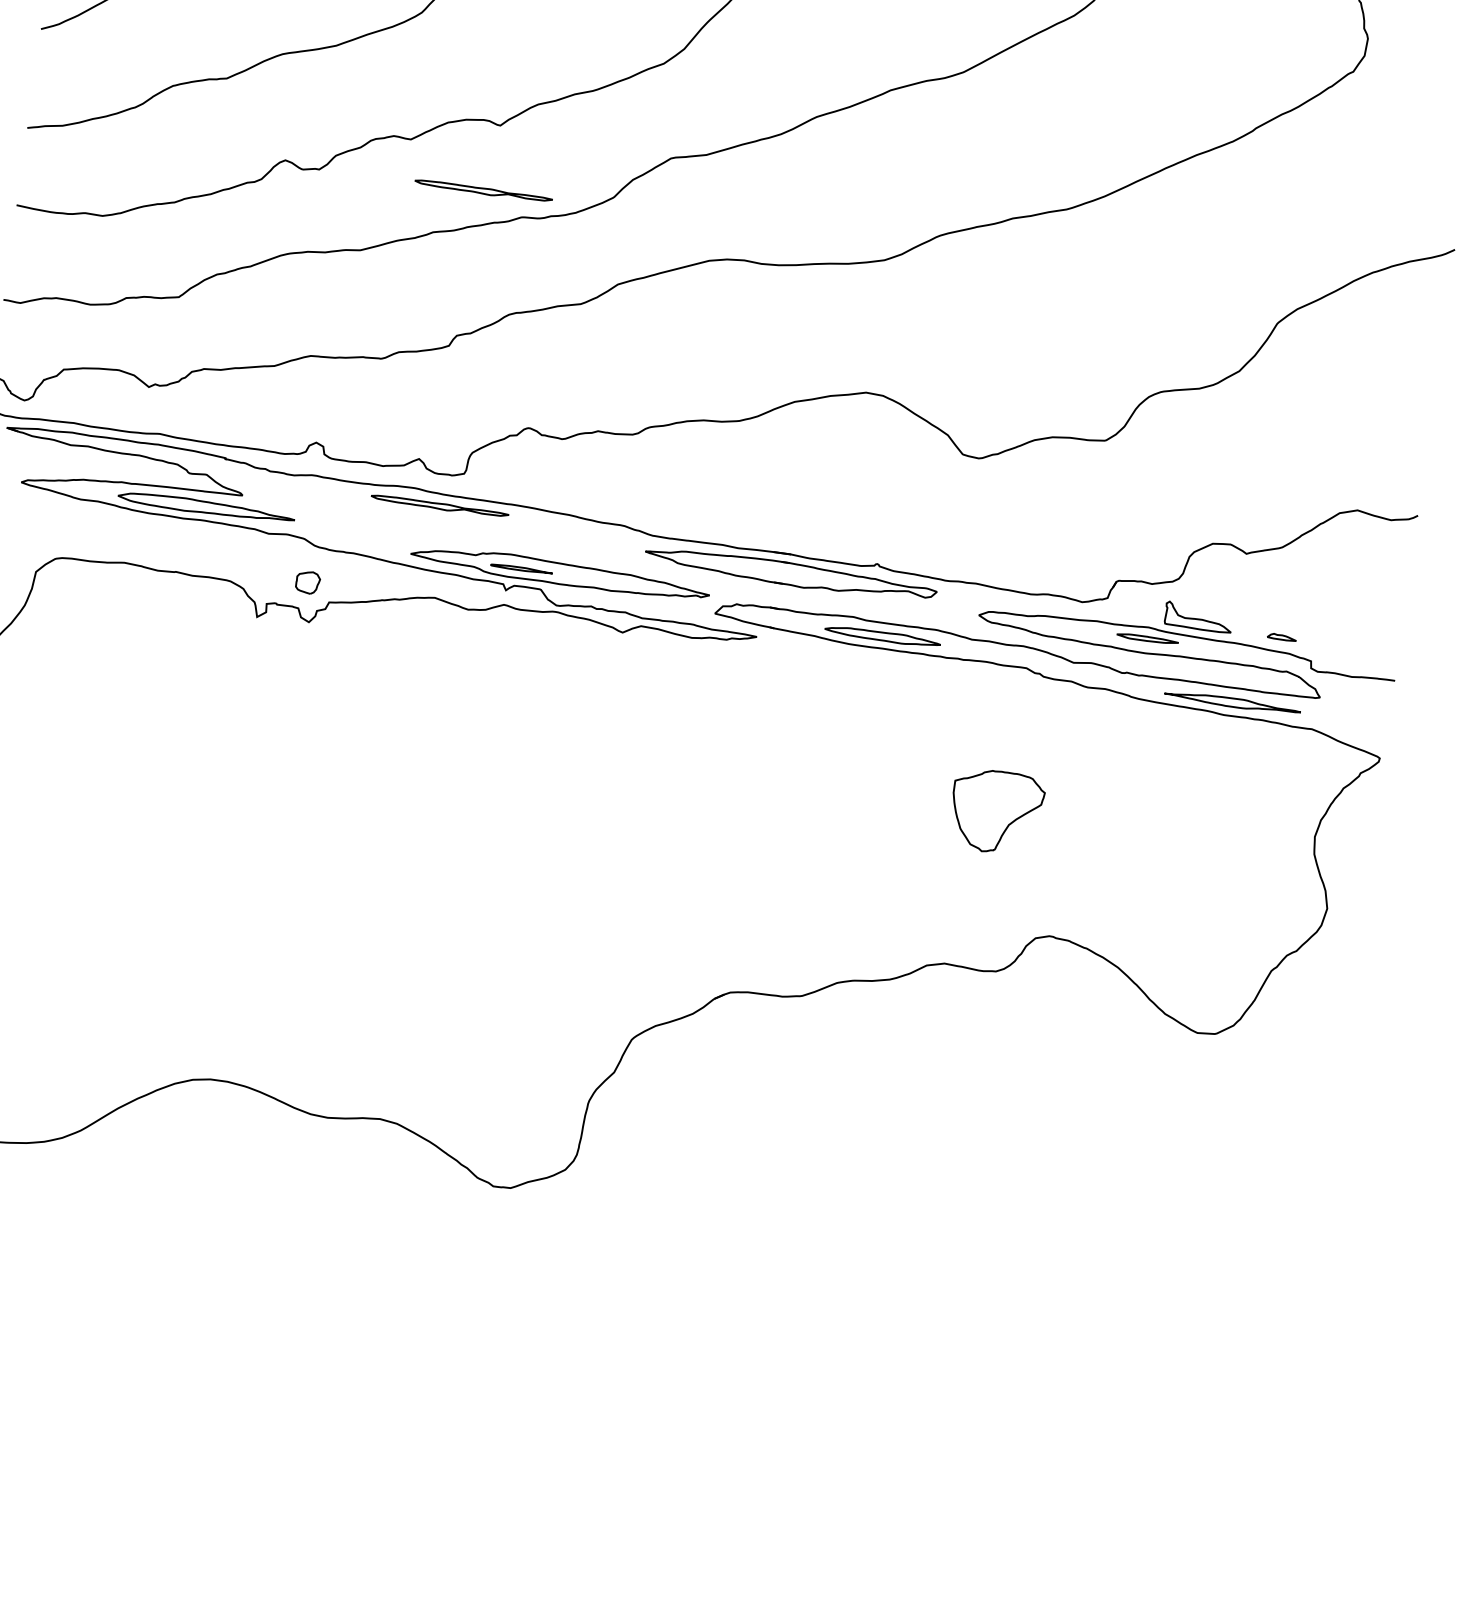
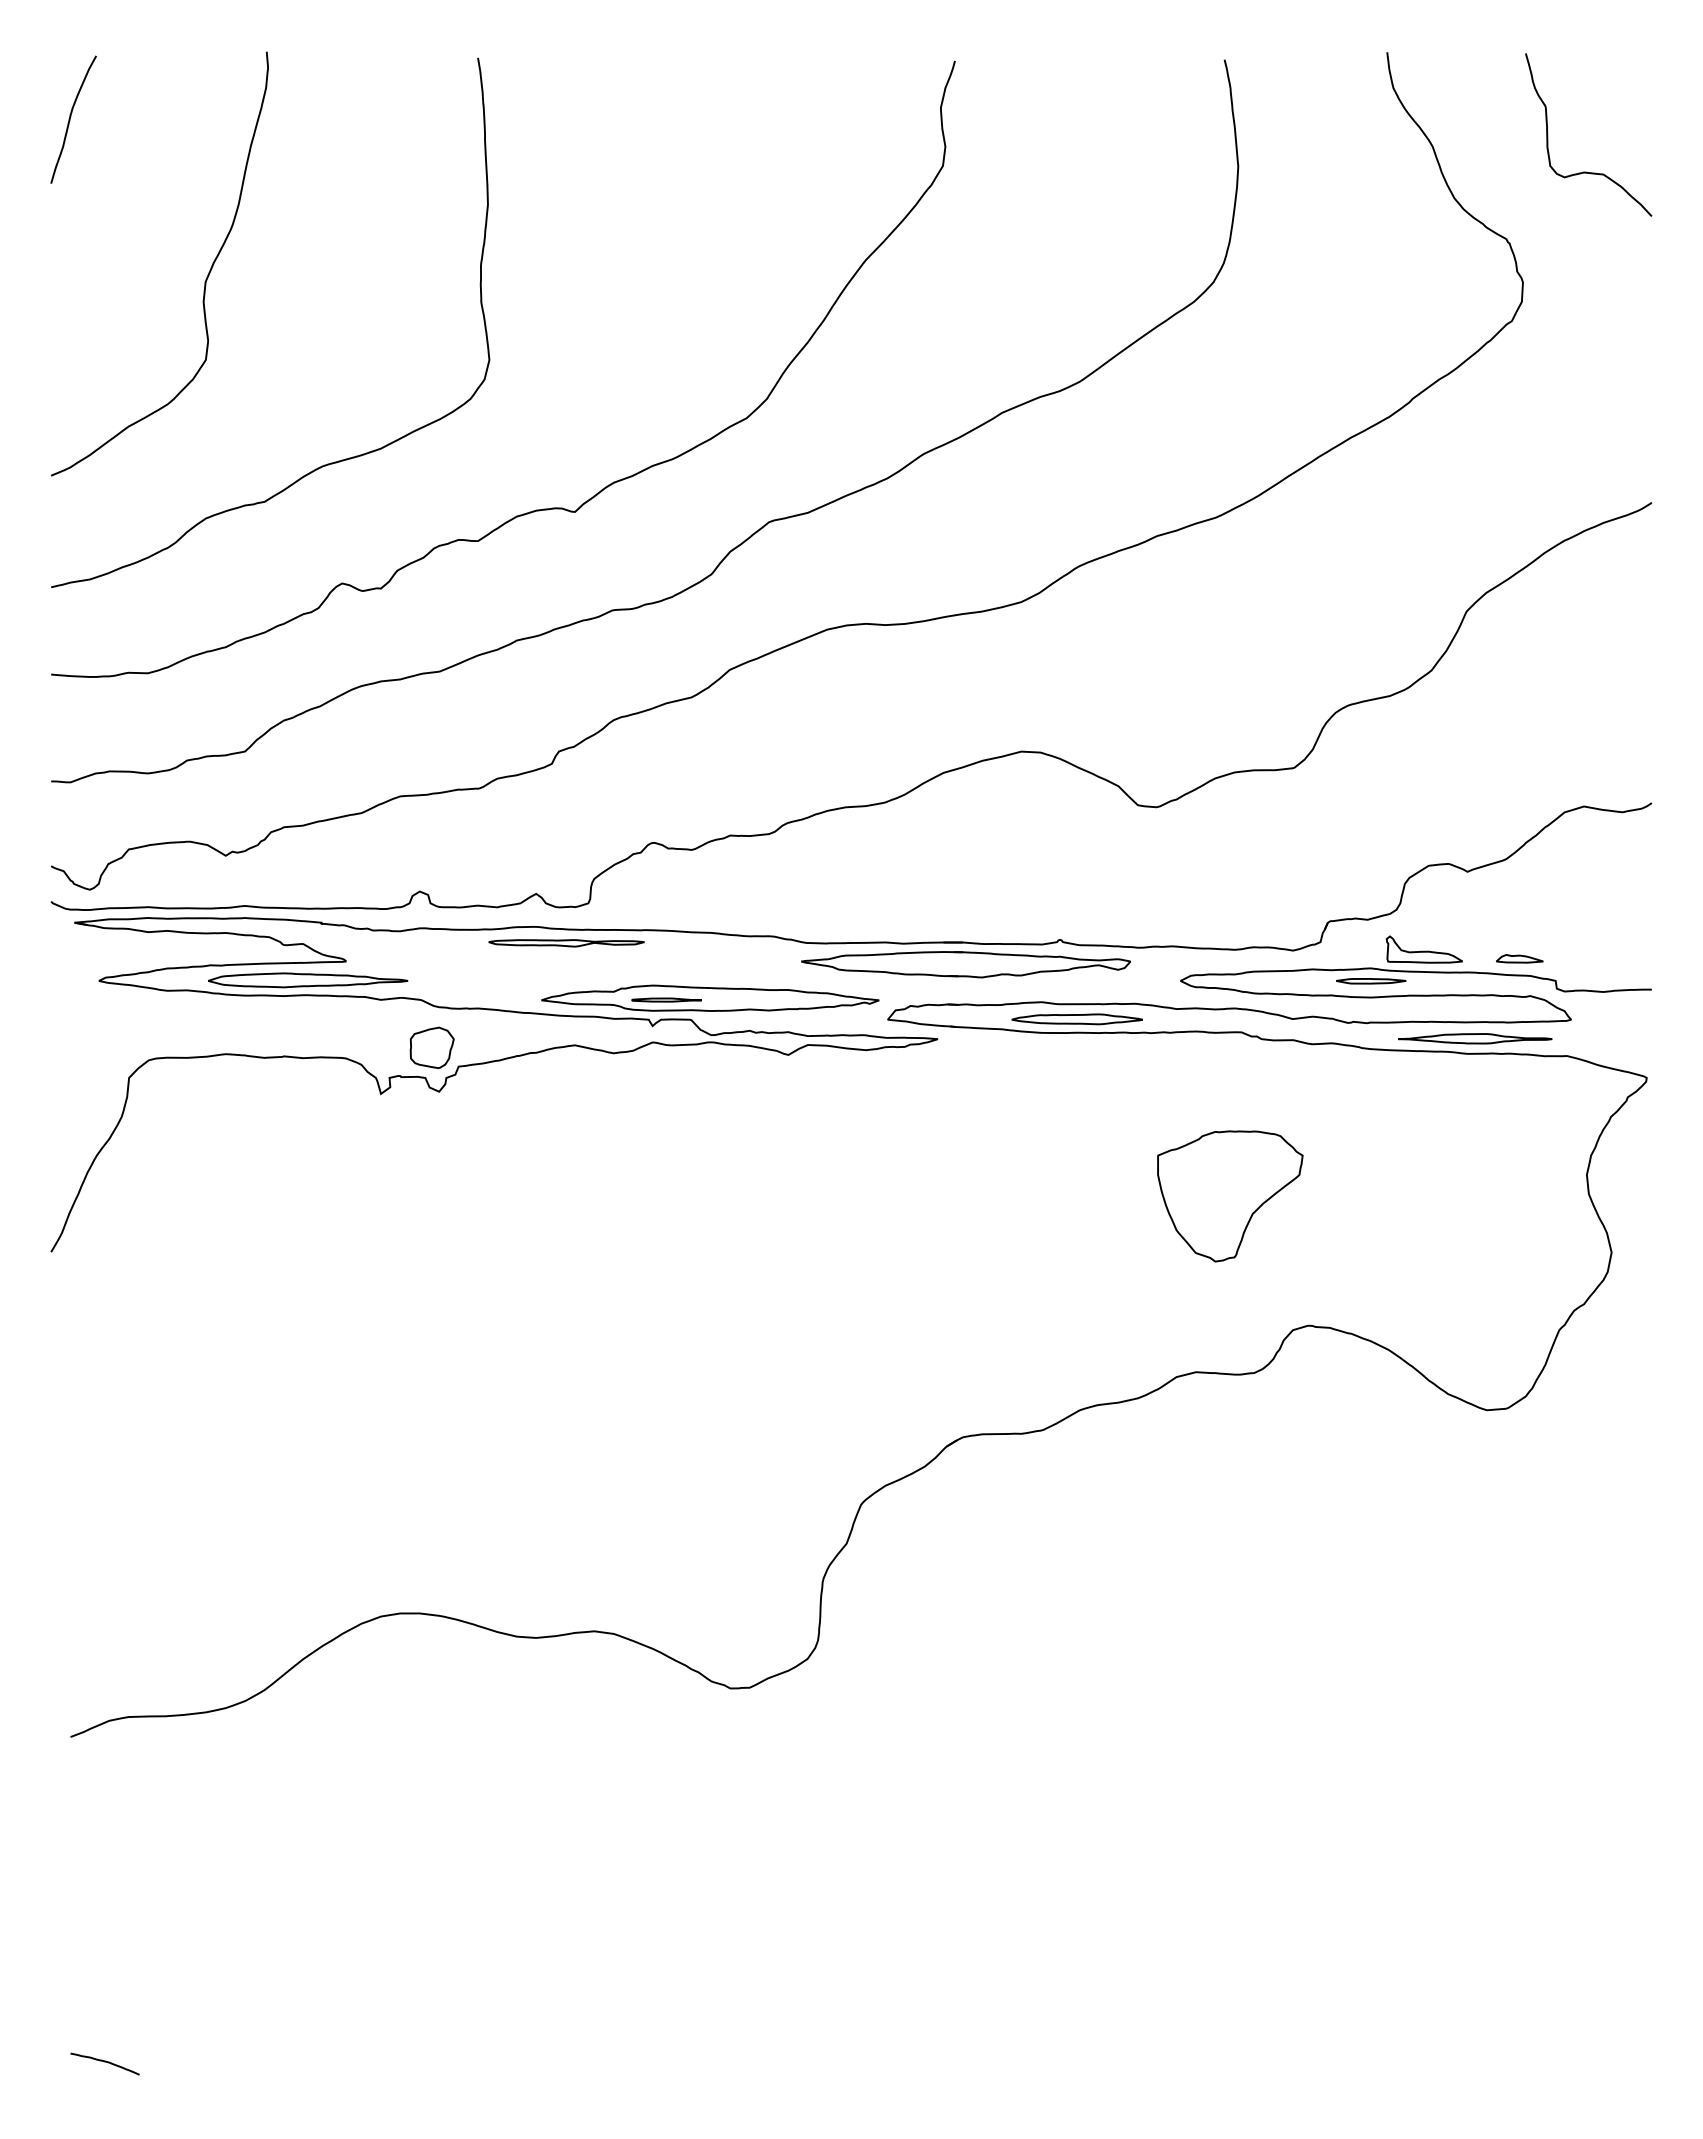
part: (483, 191) -> (566, 587), removed
part: (307, 582) -> (431, 1047), size x1.67
part: (1281, 637) -> (1519, 958), size x1.43
part: (996, 812) -> (1230, 1196), size x1.43

